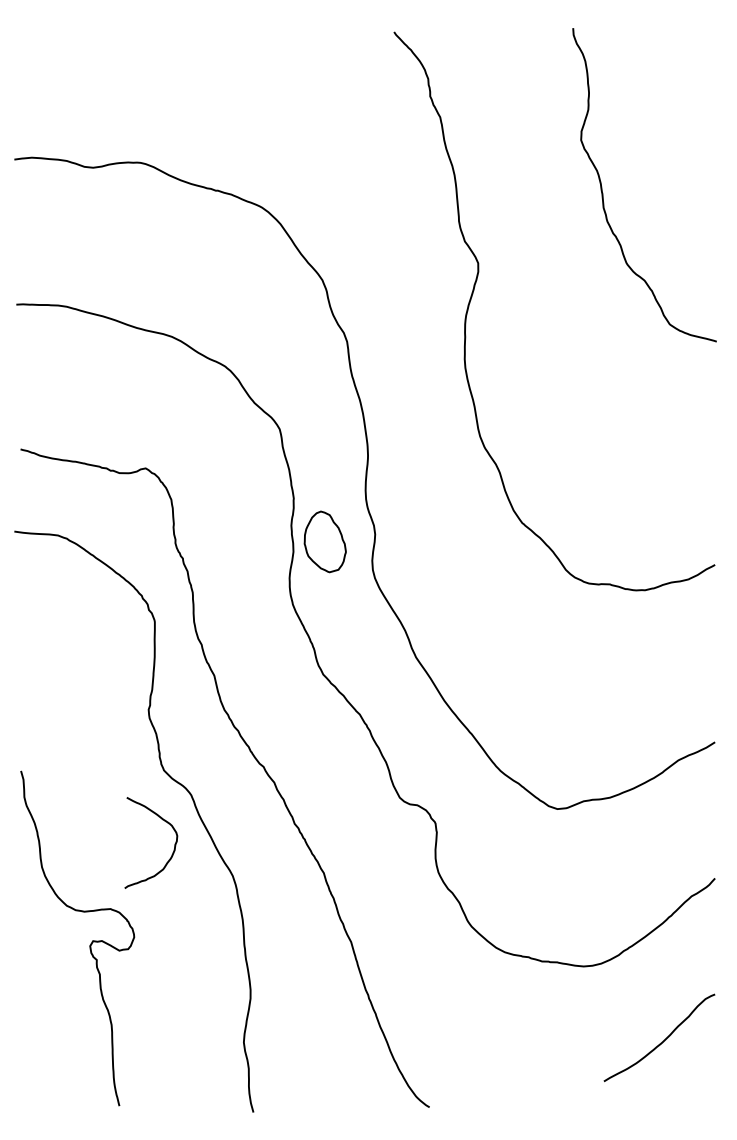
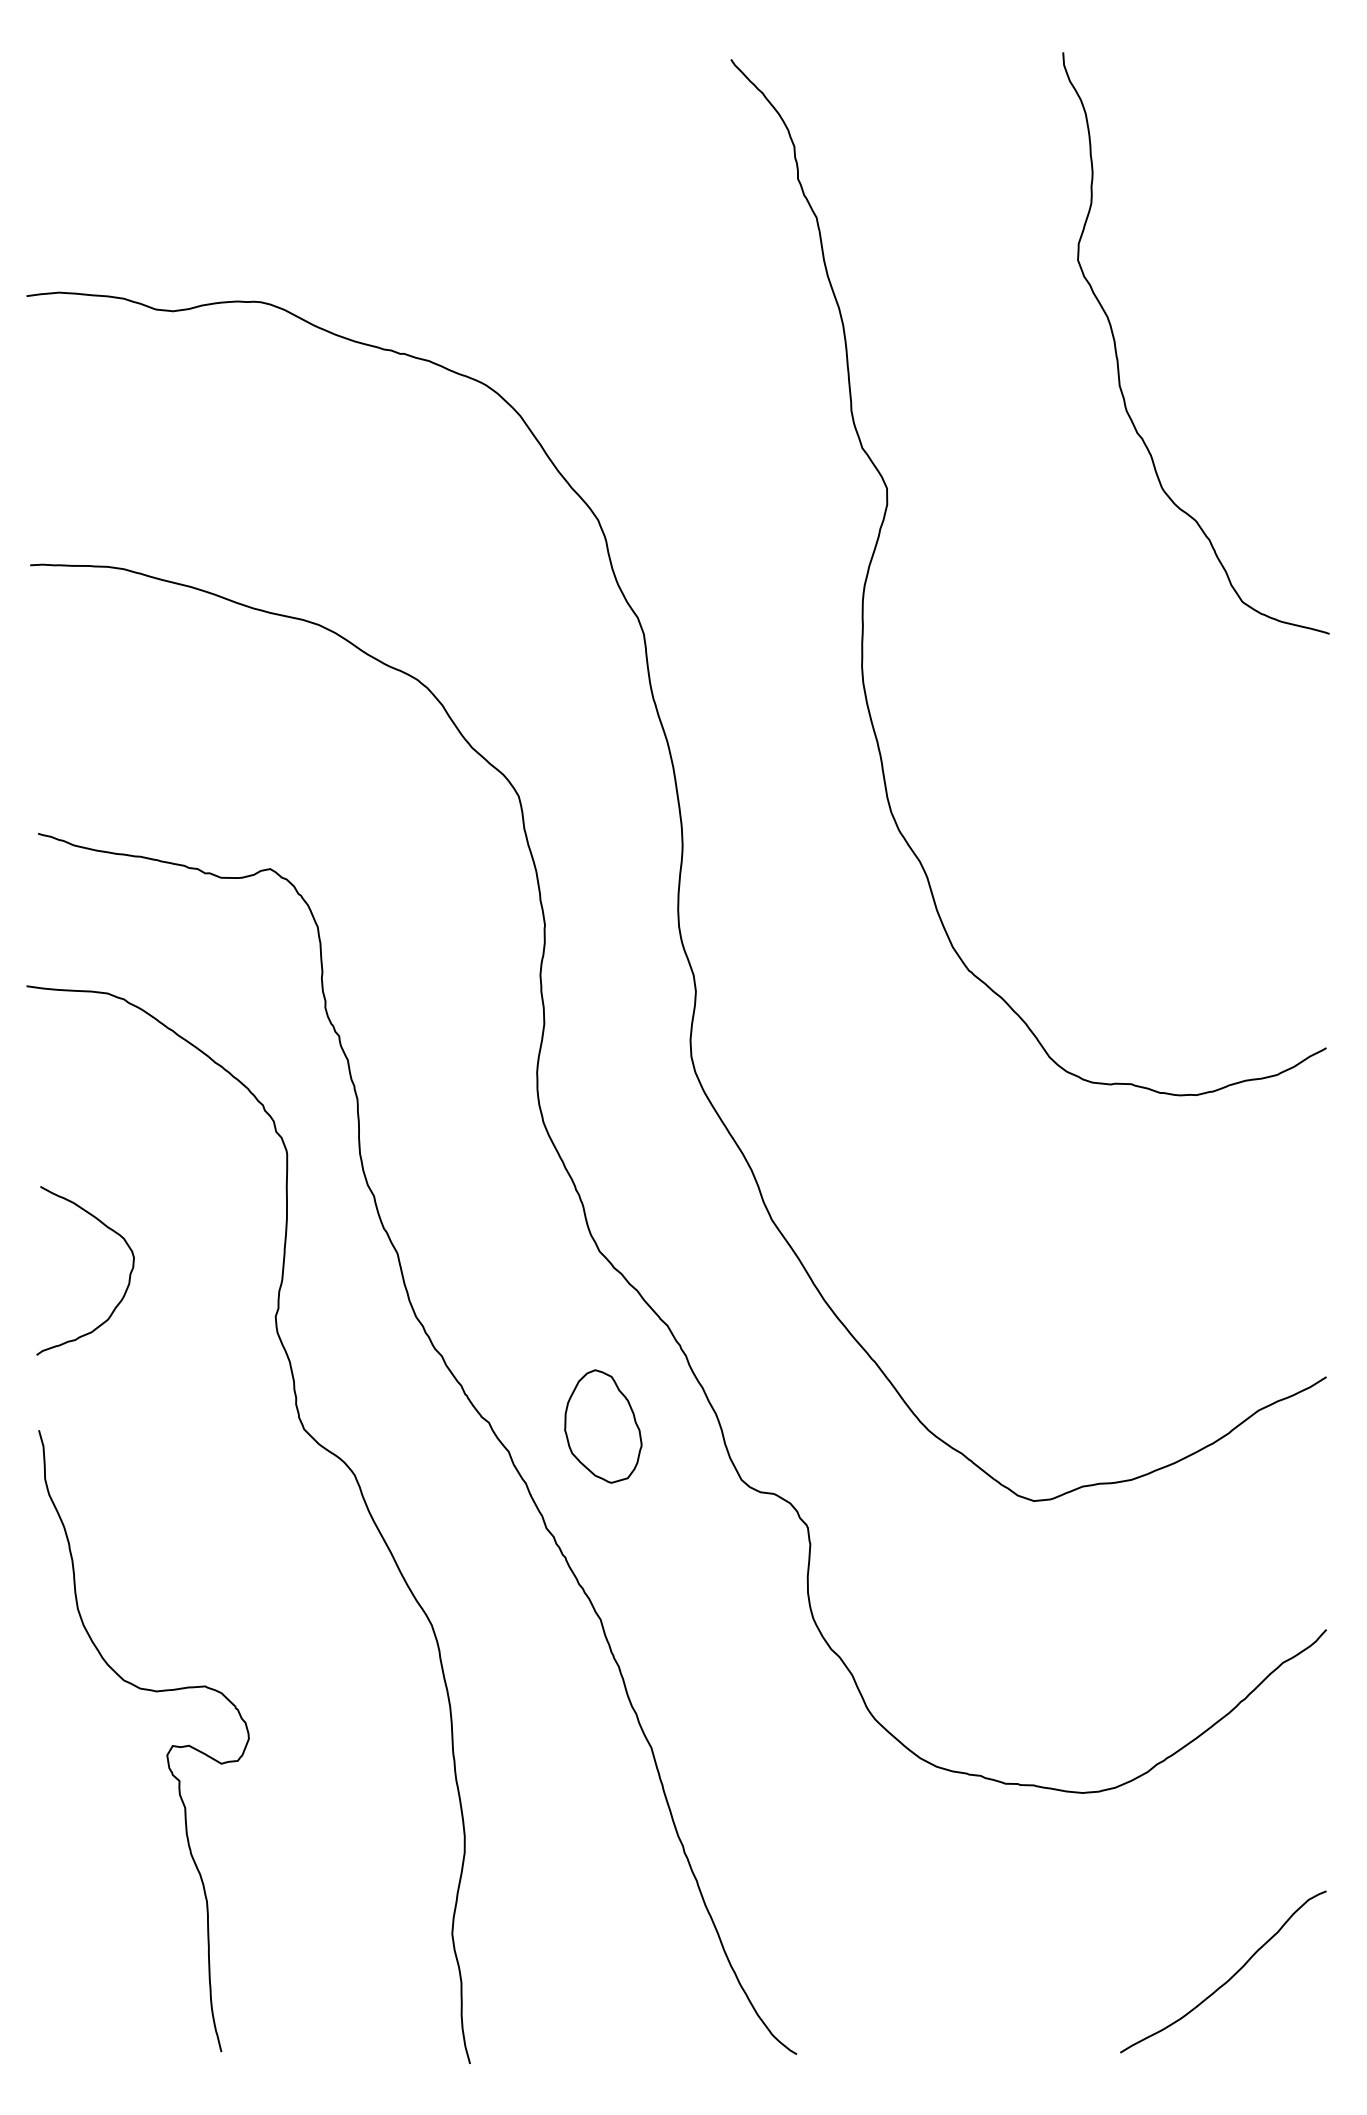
part: (324, 541) -> (601, 1425), moved
curve: (174, 843) -> (128, 1271), moved
curve: (663, 1040) -> (1230, 1976), moved

